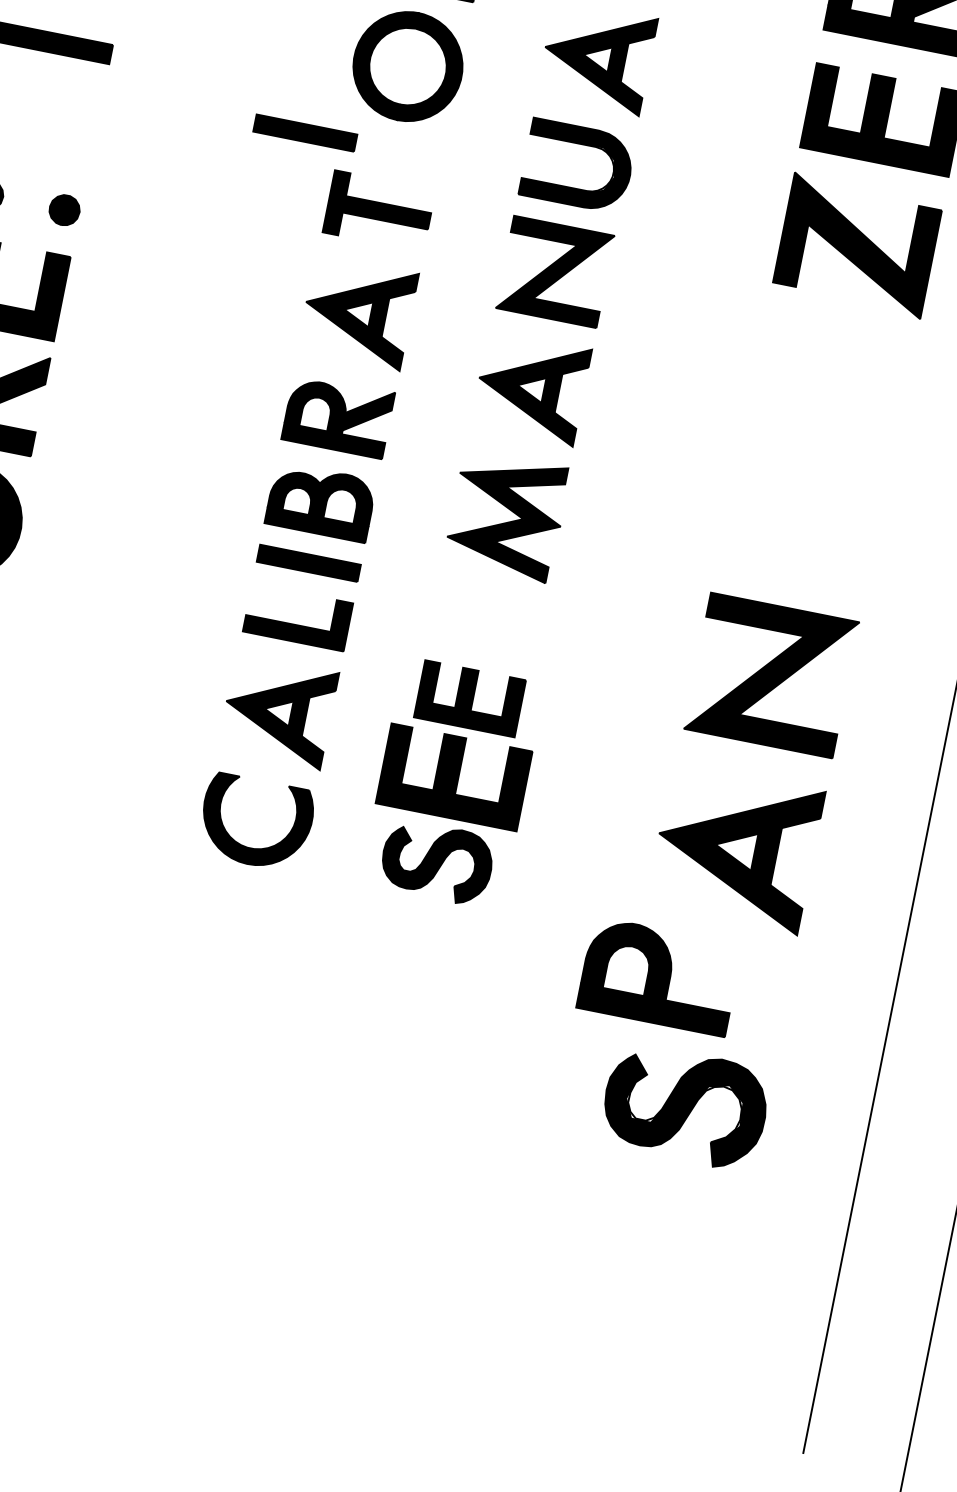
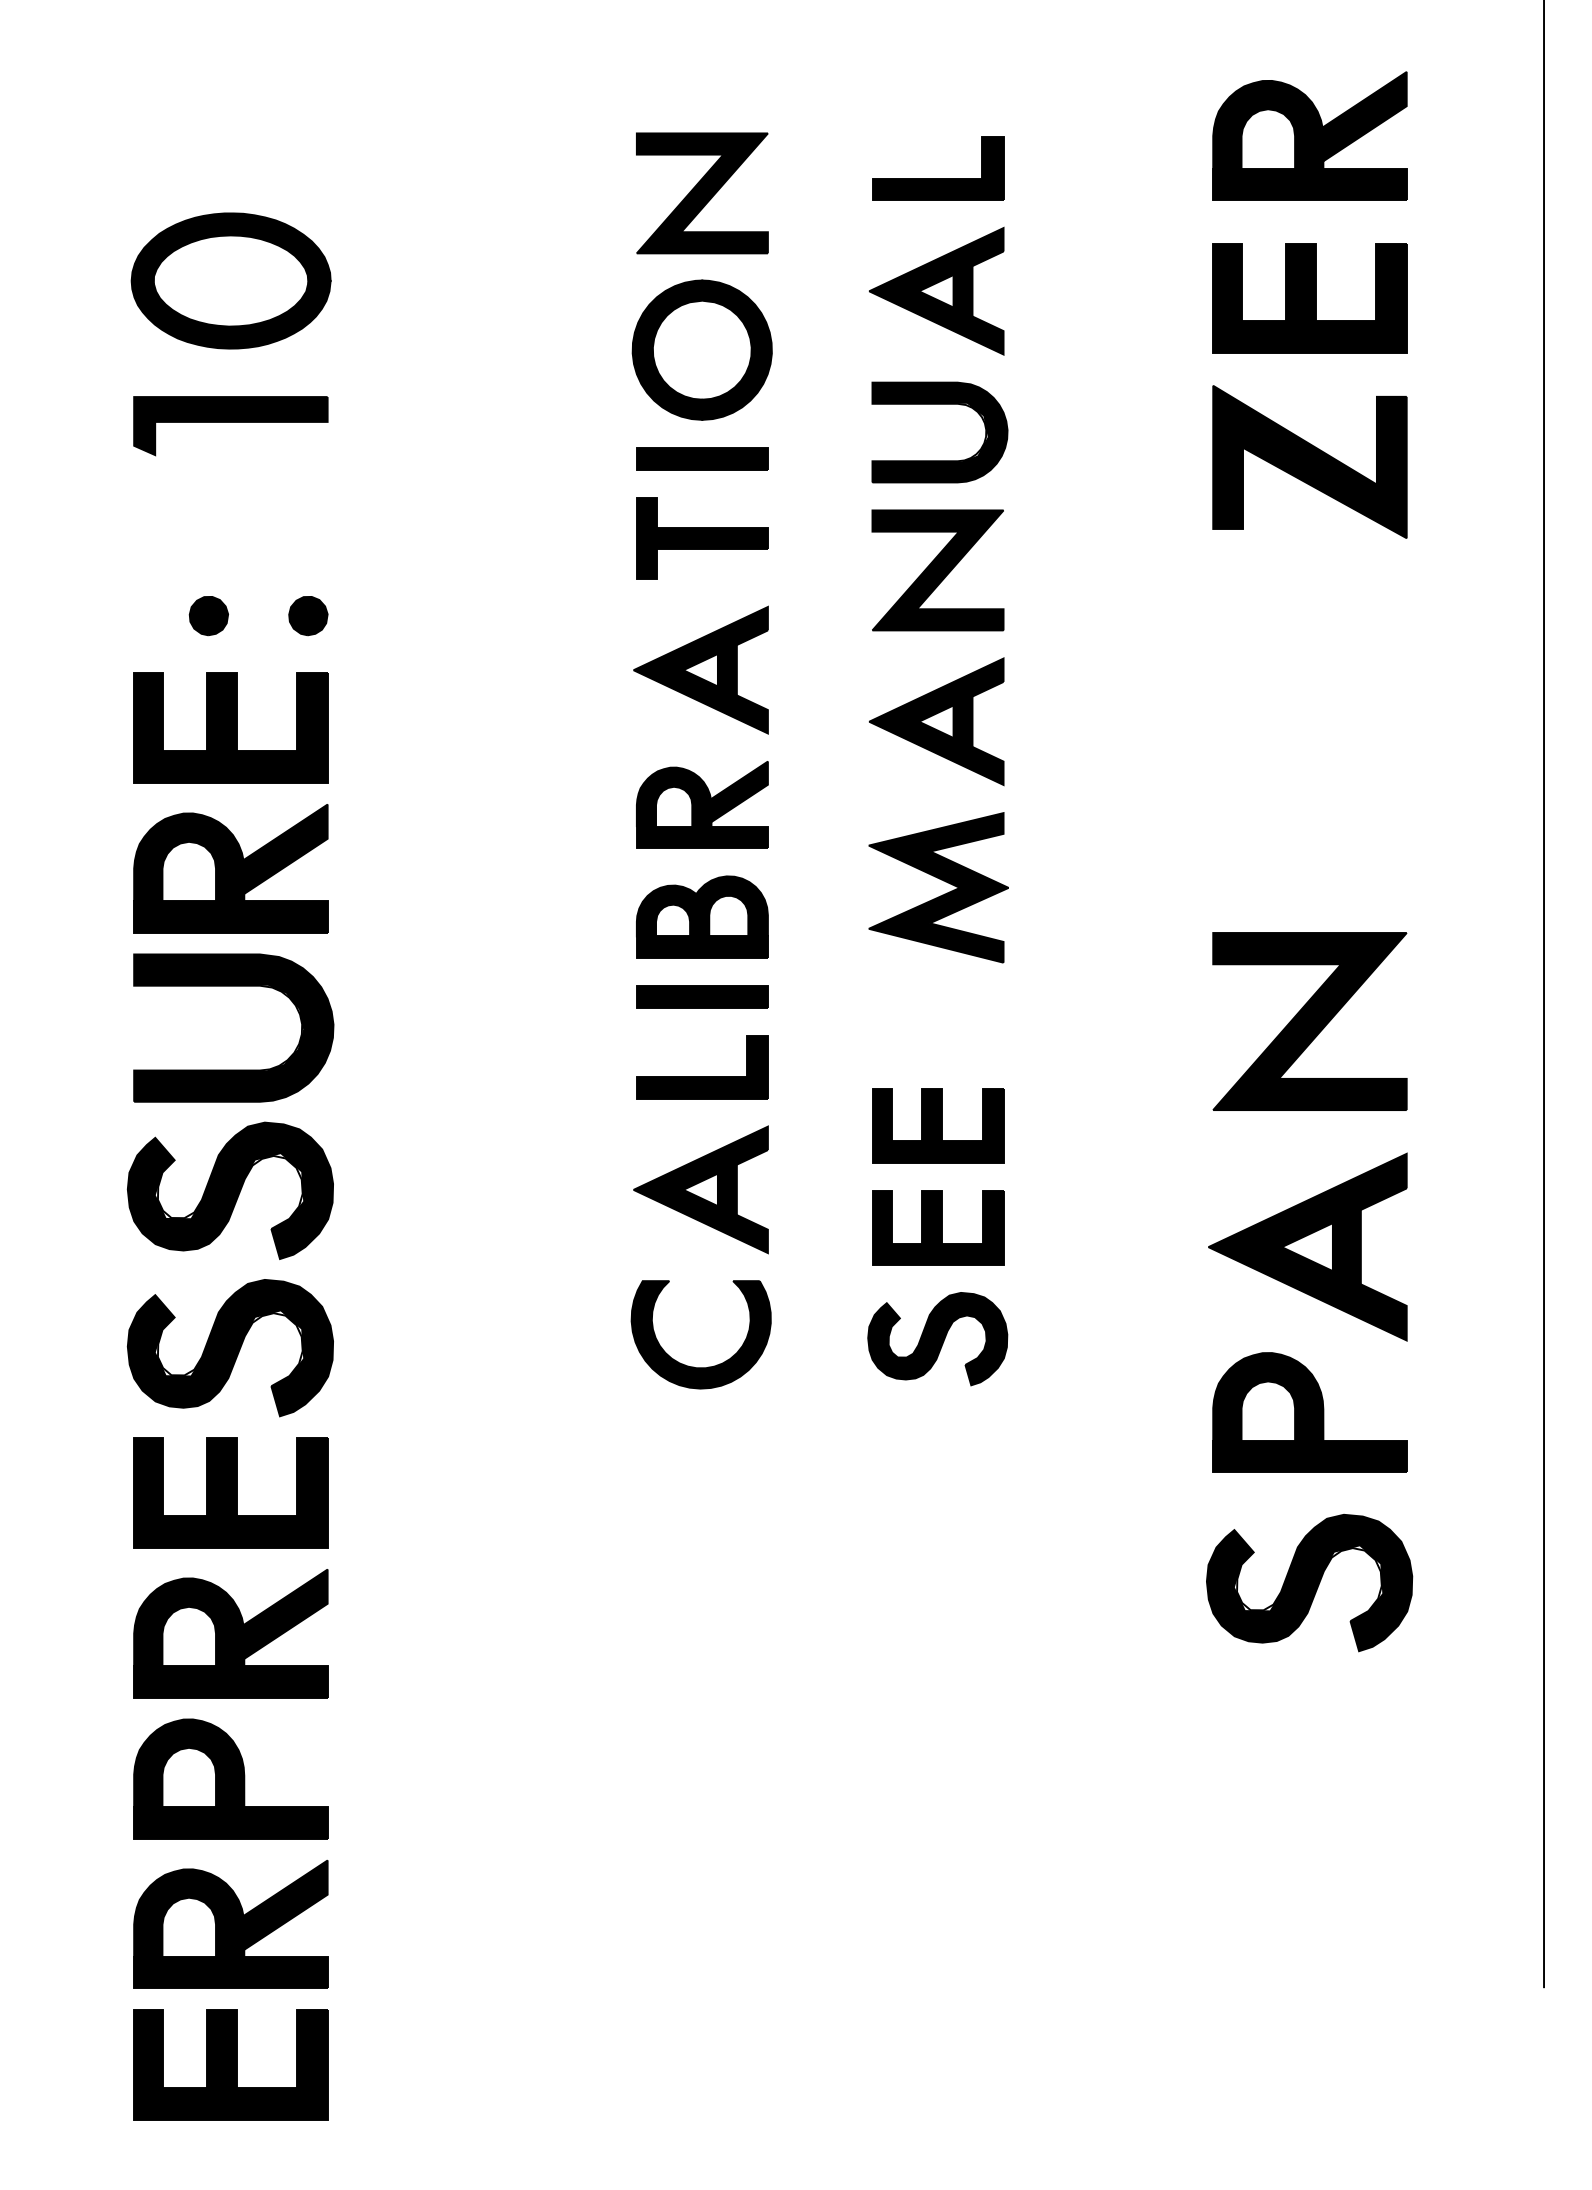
part: (305, 132) -> (702, 458), moved
part: (454, 776) -> (938, 1227), size x0.71
part: (659, 976) -> (1309, 1412), moved

